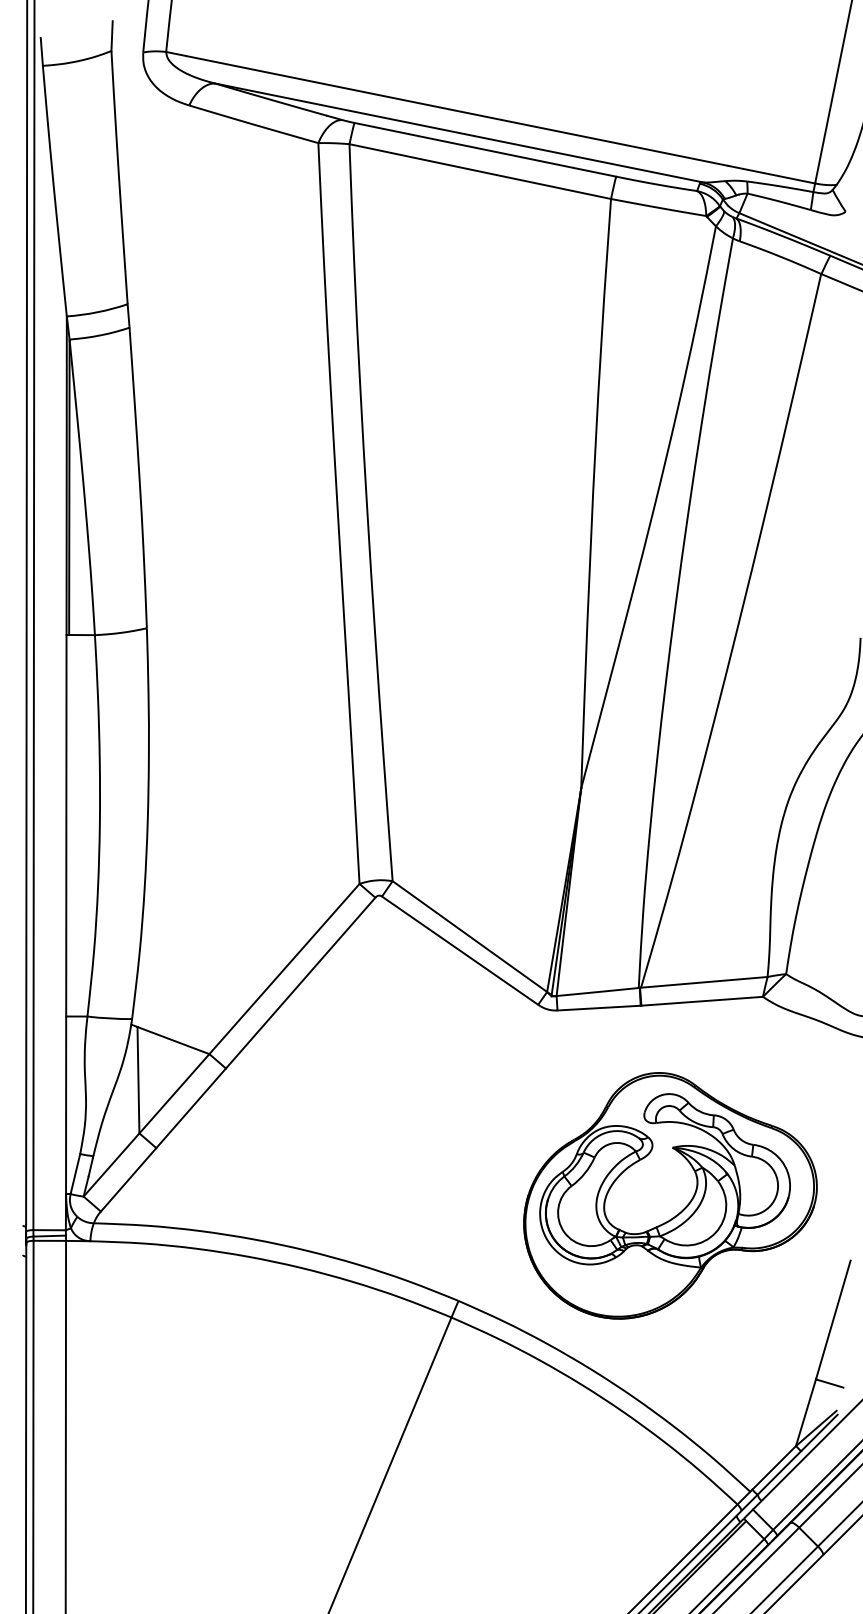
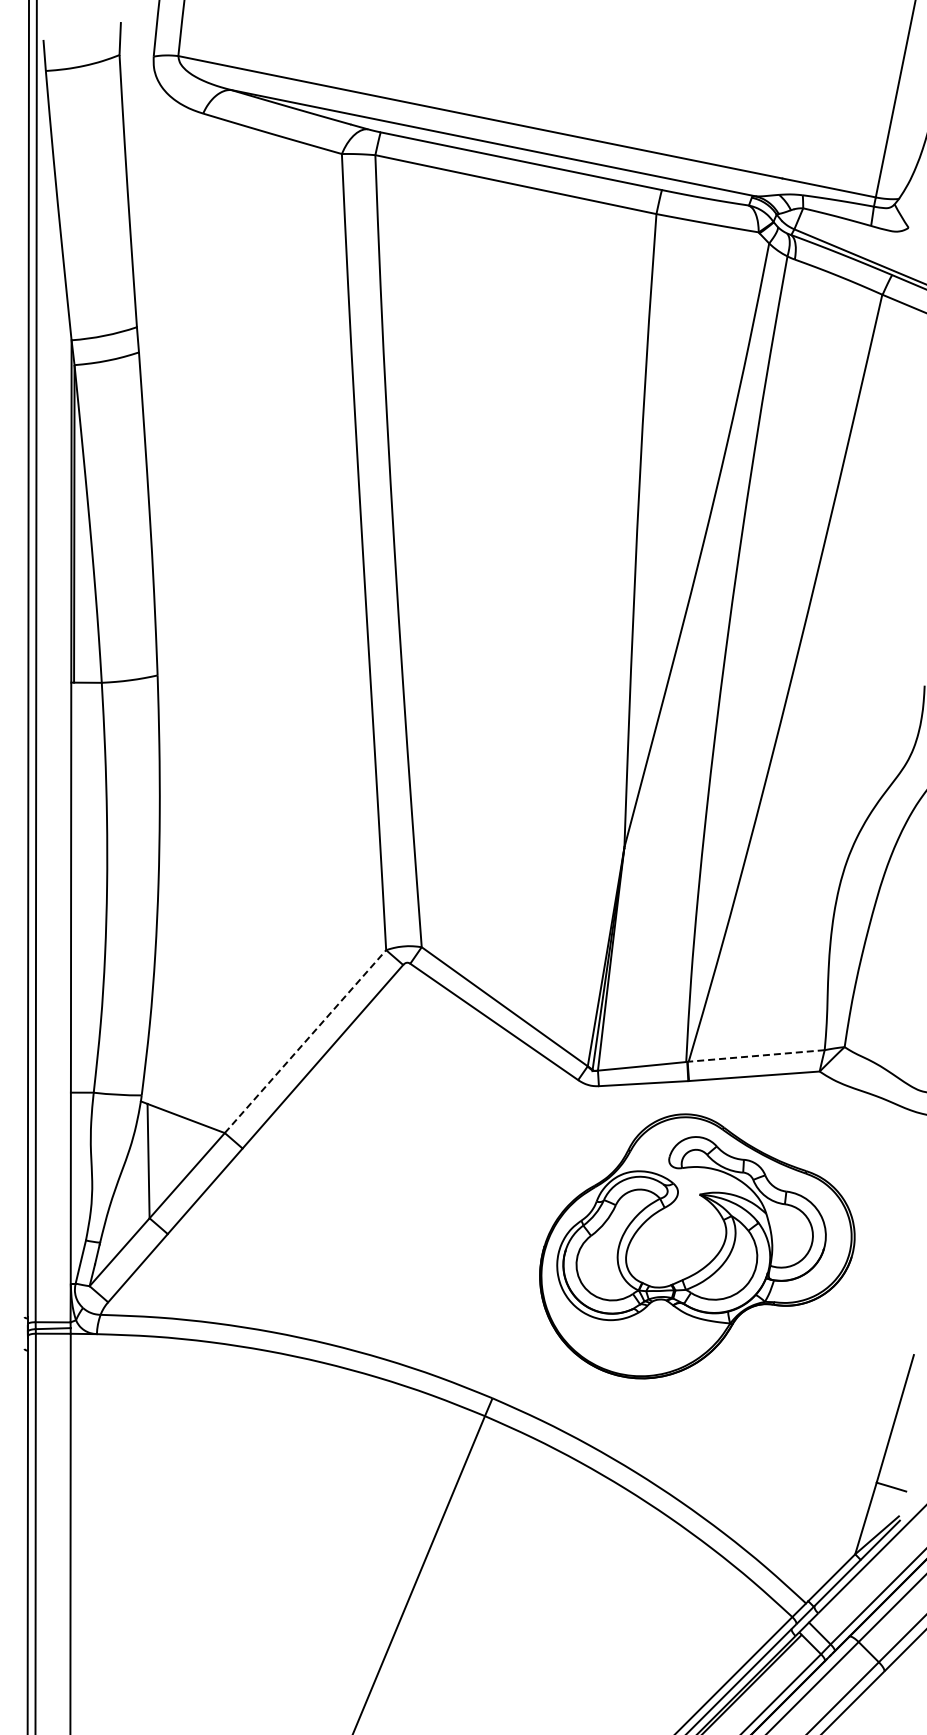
line: (284, 968) -> (305, 1041), solid -> dashed
line: (704, 981) -> (756, 1055), solid -> dashed
part: (670, 1195) -> (697, 1246), moved

